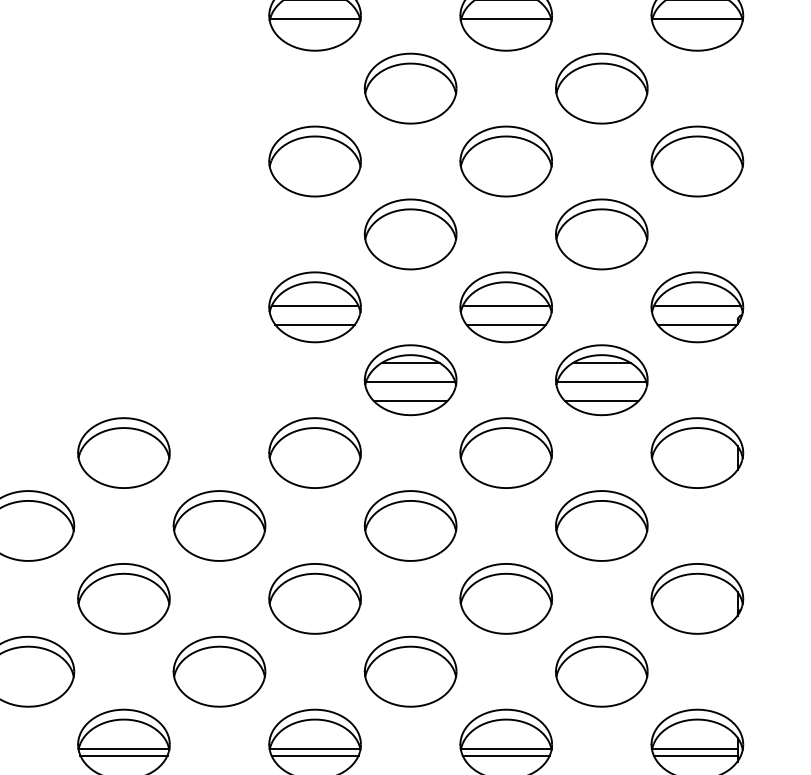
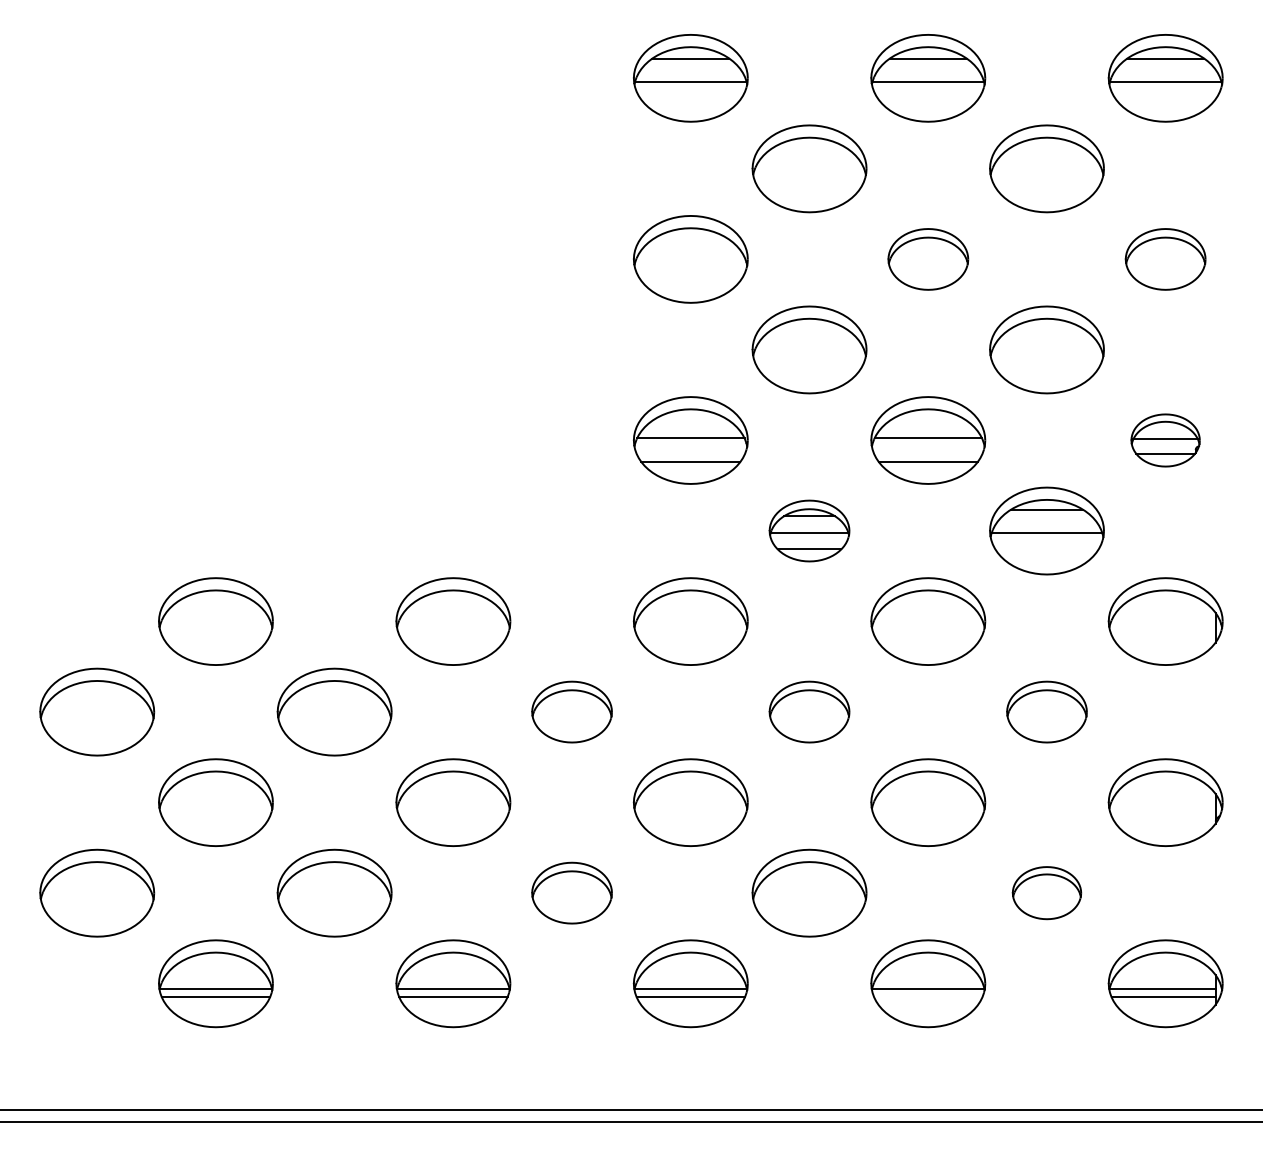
part: (506, 161) -> (928, 259), size x0.7
part: (697, 161) -> (1165, 259), size x0.7
part: (697, 307) -> (1165, 440), size x0.6
part: (410, 379) -> (809, 530), size x0.7
line: (601, 401) -> (1046, 557), removed
part: (219, 525) -> (571, 711), size x0.7
part: (410, 525) -> (809, 711), size x0.7
part: (601, 525) -> (1046, 711), size x0.7
part: (219, 671) -> (571, 892), size x0.7
part: (601, 671) -> (1046, 892), size x0.6
line: (506, 755) -> (928, 997), removed

